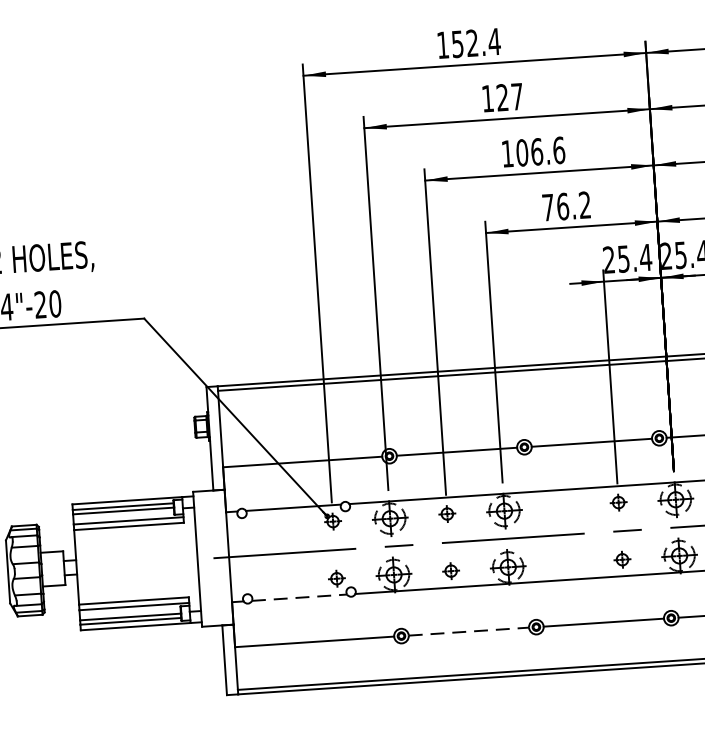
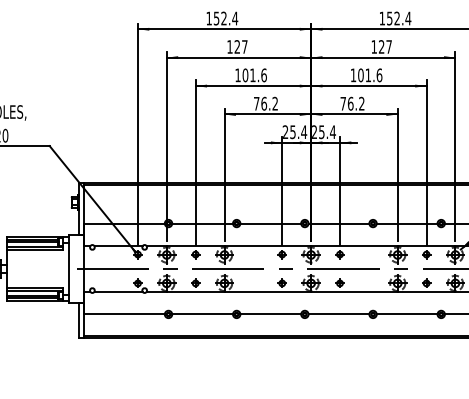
text: (536, 152) -> (252, 75), 106.6 -> 101.6
line: (301, 597) -> (119, 291), dashed -> solid
line: (470, 631) -> (203, 314), dashed -> solid

